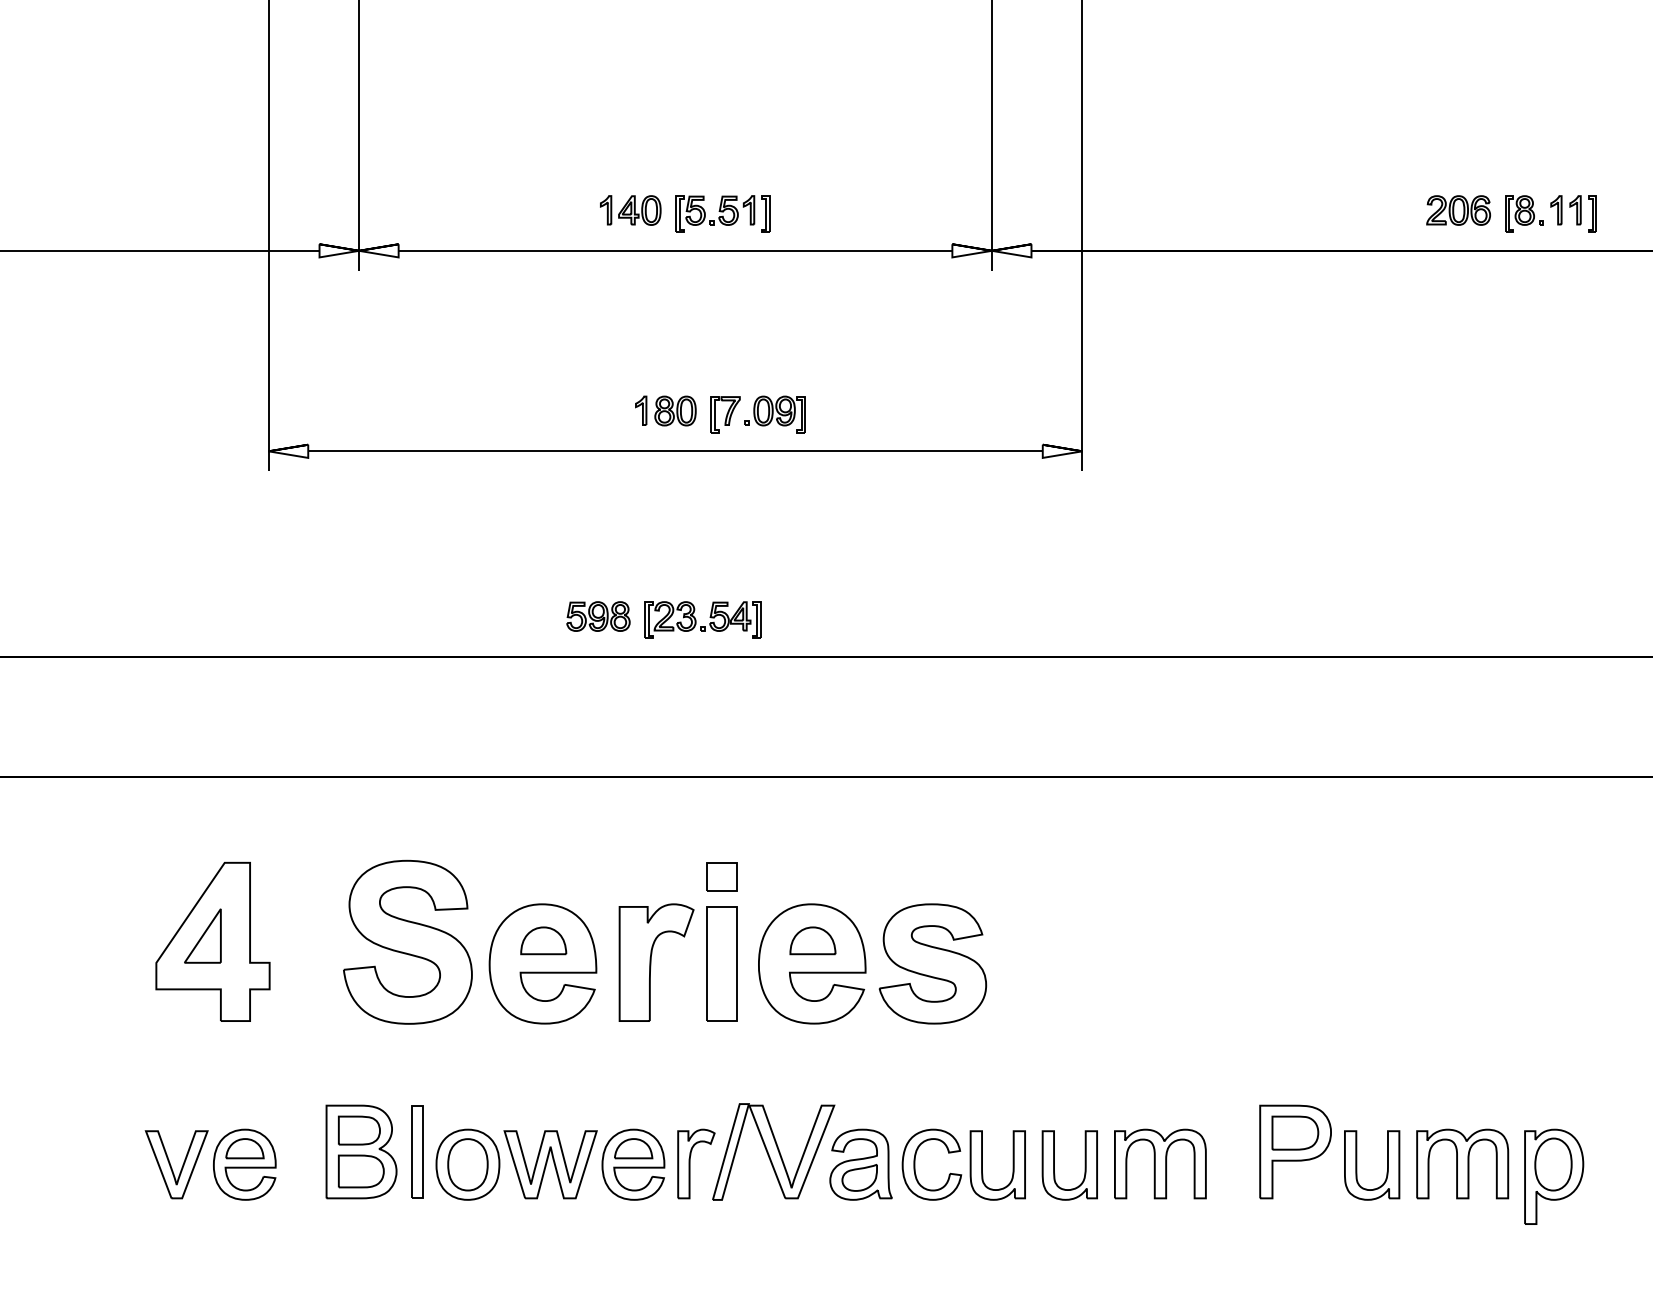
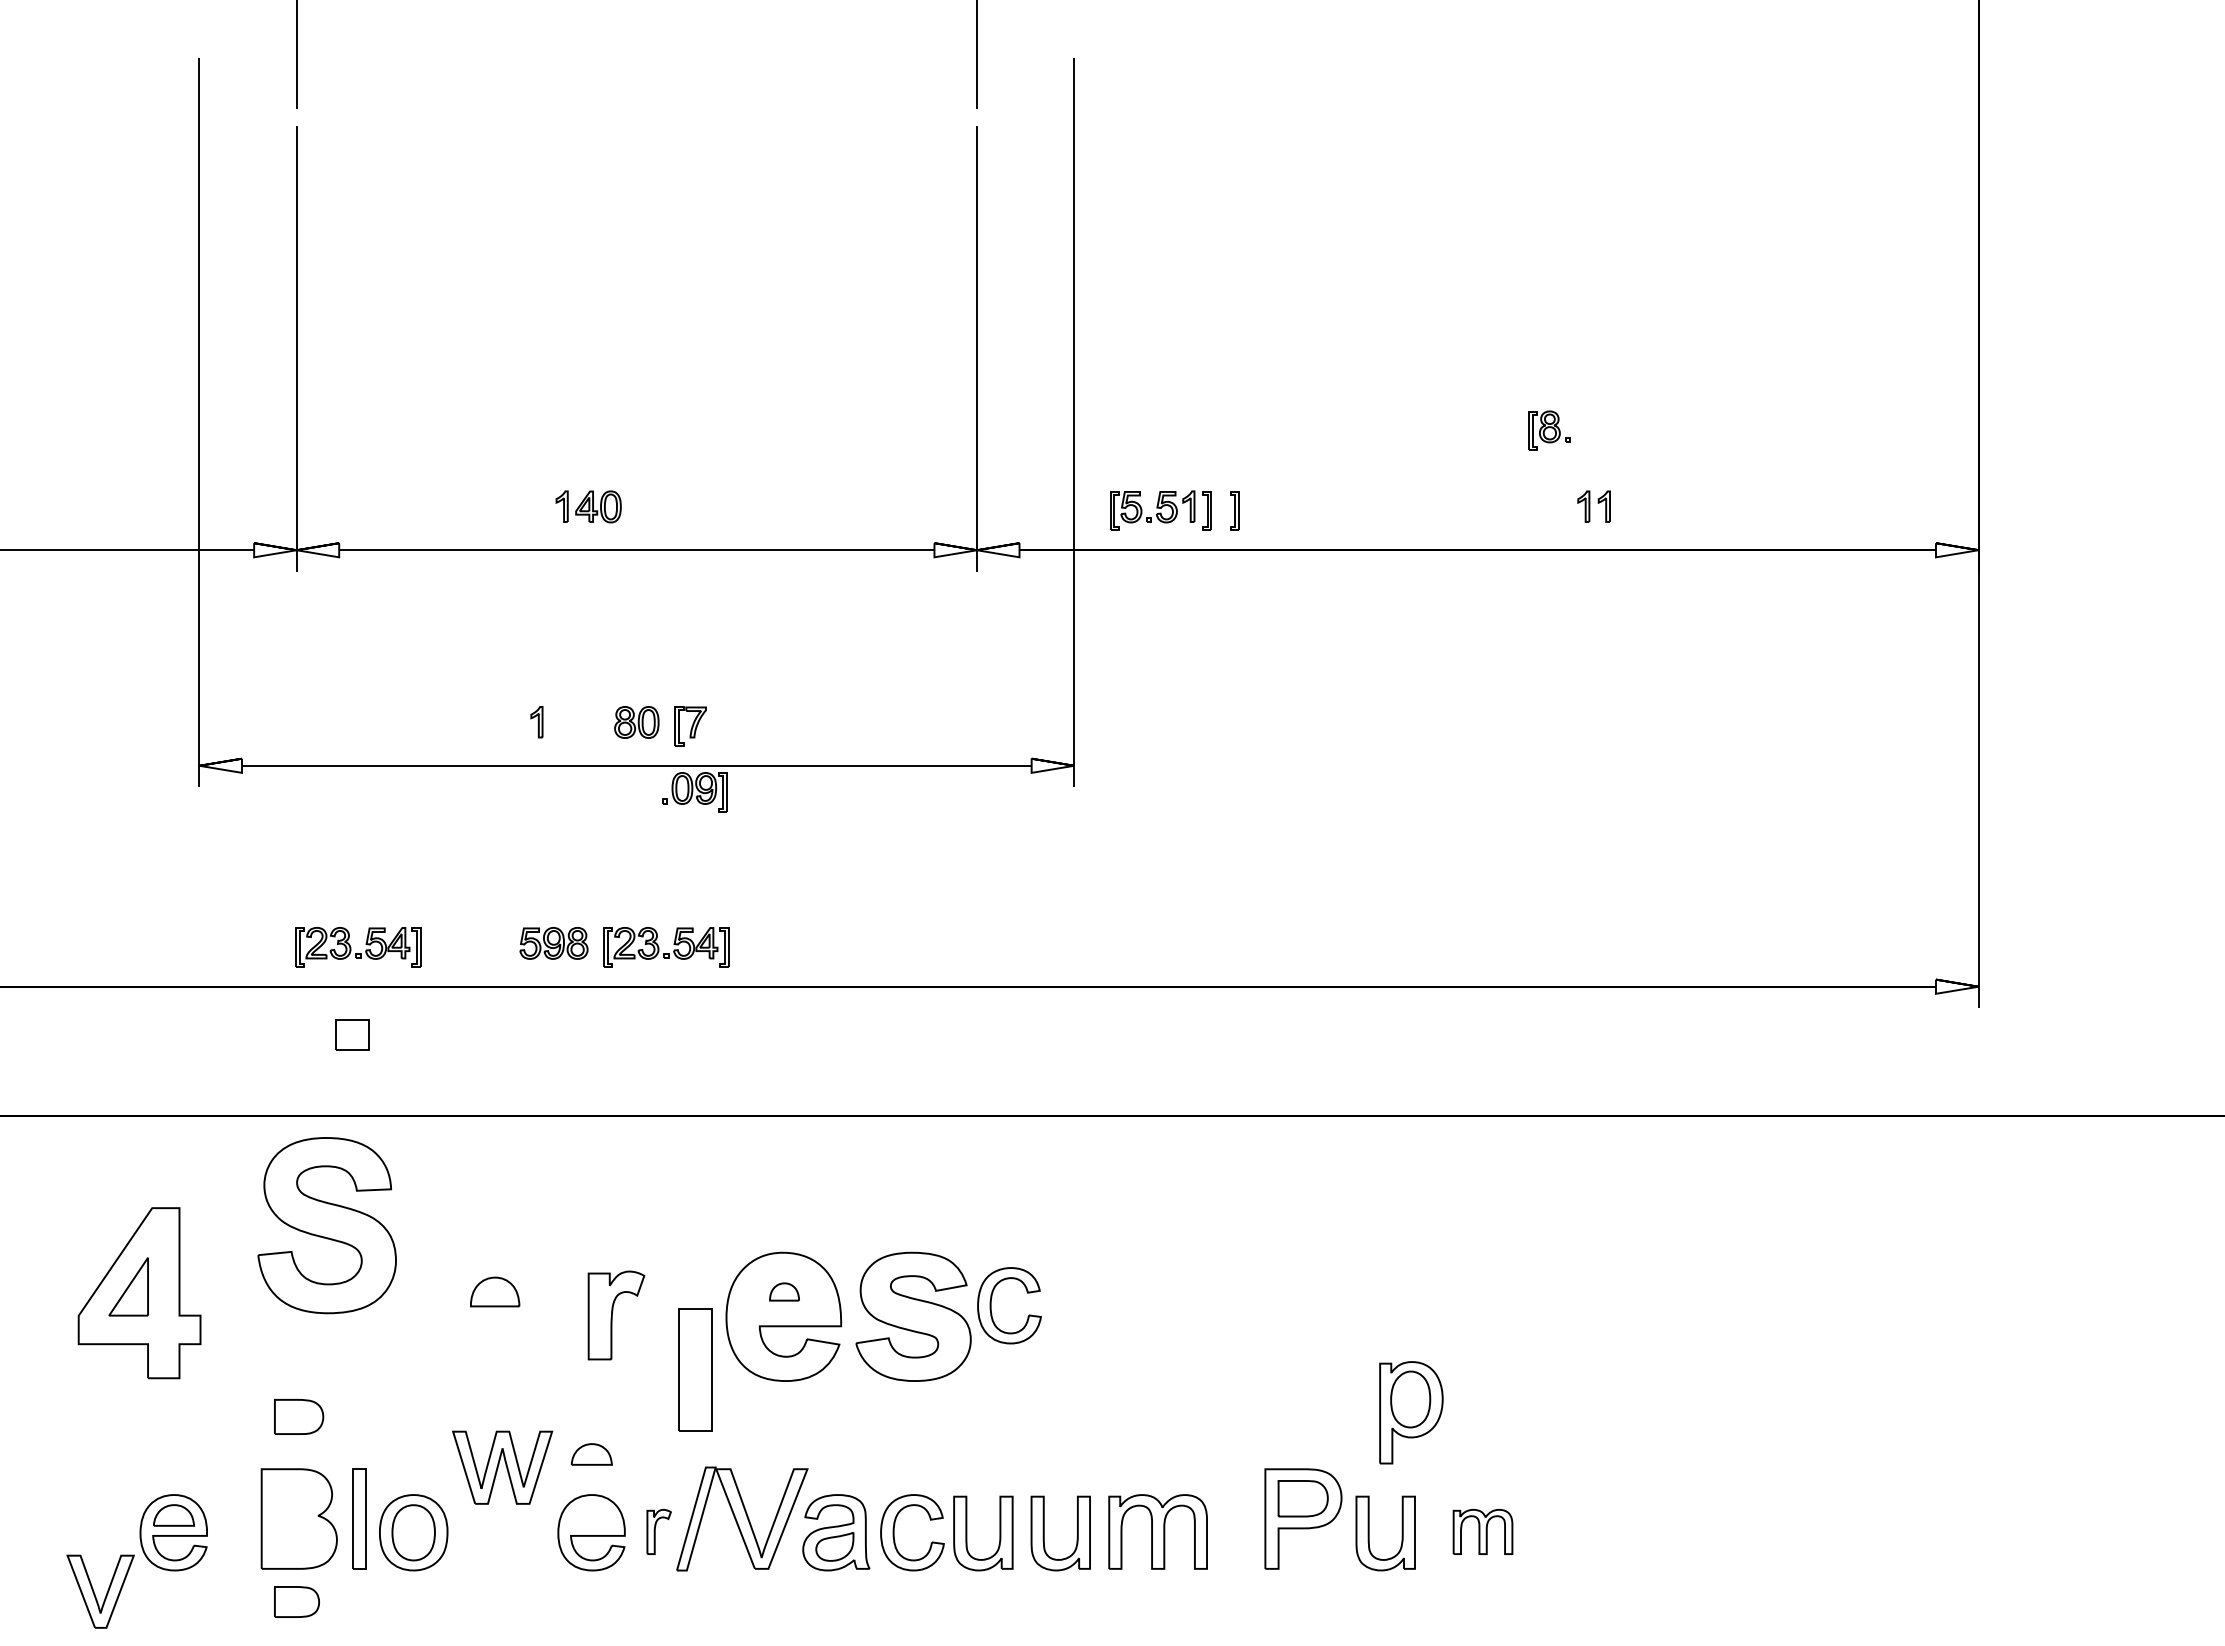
part: (1458, 210) -> (1478, 506), removed
part: (722, 213) -> (1160, 510), moved
part: (1524, 213) -> (1549, 430), moved
part: (1592, 213) -> (1234, 510), moved
part: (640, 411) -> (536, 722), moved
part: (774, 414) -> (694, 792), moved
part: (416, 620) -> (358, 947), added
part: (721, 877) -> (352, 1034), moved
part: (812, 940) -> (784, 1291), size x0.6
part: (407, 942) -> (326, 1225), moved
part: (1005, 953) -> (991, 1305), added
part: (656, 962) -> (616, 1315), size x0.7
part: (543, 963) -> (494, 1316), removed
part: (721, 963) -> (695, 1369), moved
part: (358, 1130) -> (296, 1601), moved
part: (633, 1148) -> (591, 1454), moved
part: (695, 1163) -> (658, 1531), size x0.6
part: (1462, 1163) -> (1482, 1531), size x0.6
part: (176, 1164) -> (100, 1591), moved
part: (550, 1164) -> (502, 1467), moved
part: (361, 1171) -> (299, 1416), moved
part: (1554, 1176) -> (1411, 1412), moved

